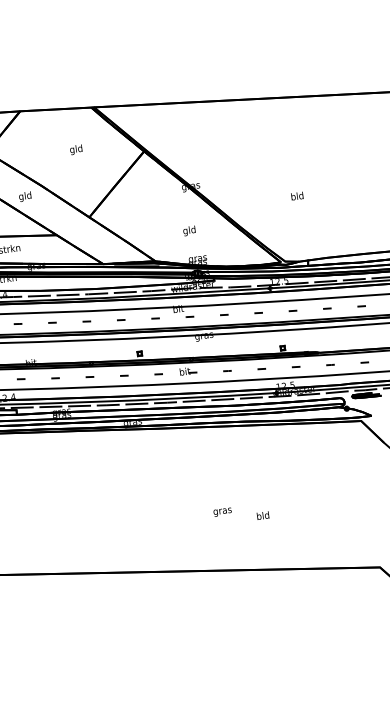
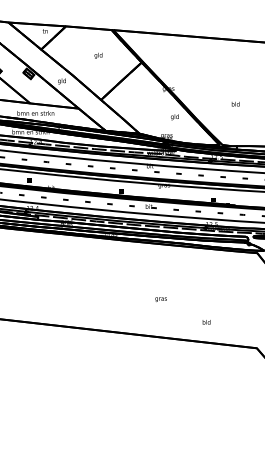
text: (188, 231) -> (174, 117), moved
text: (262, 516) -> (206, 322), moved

